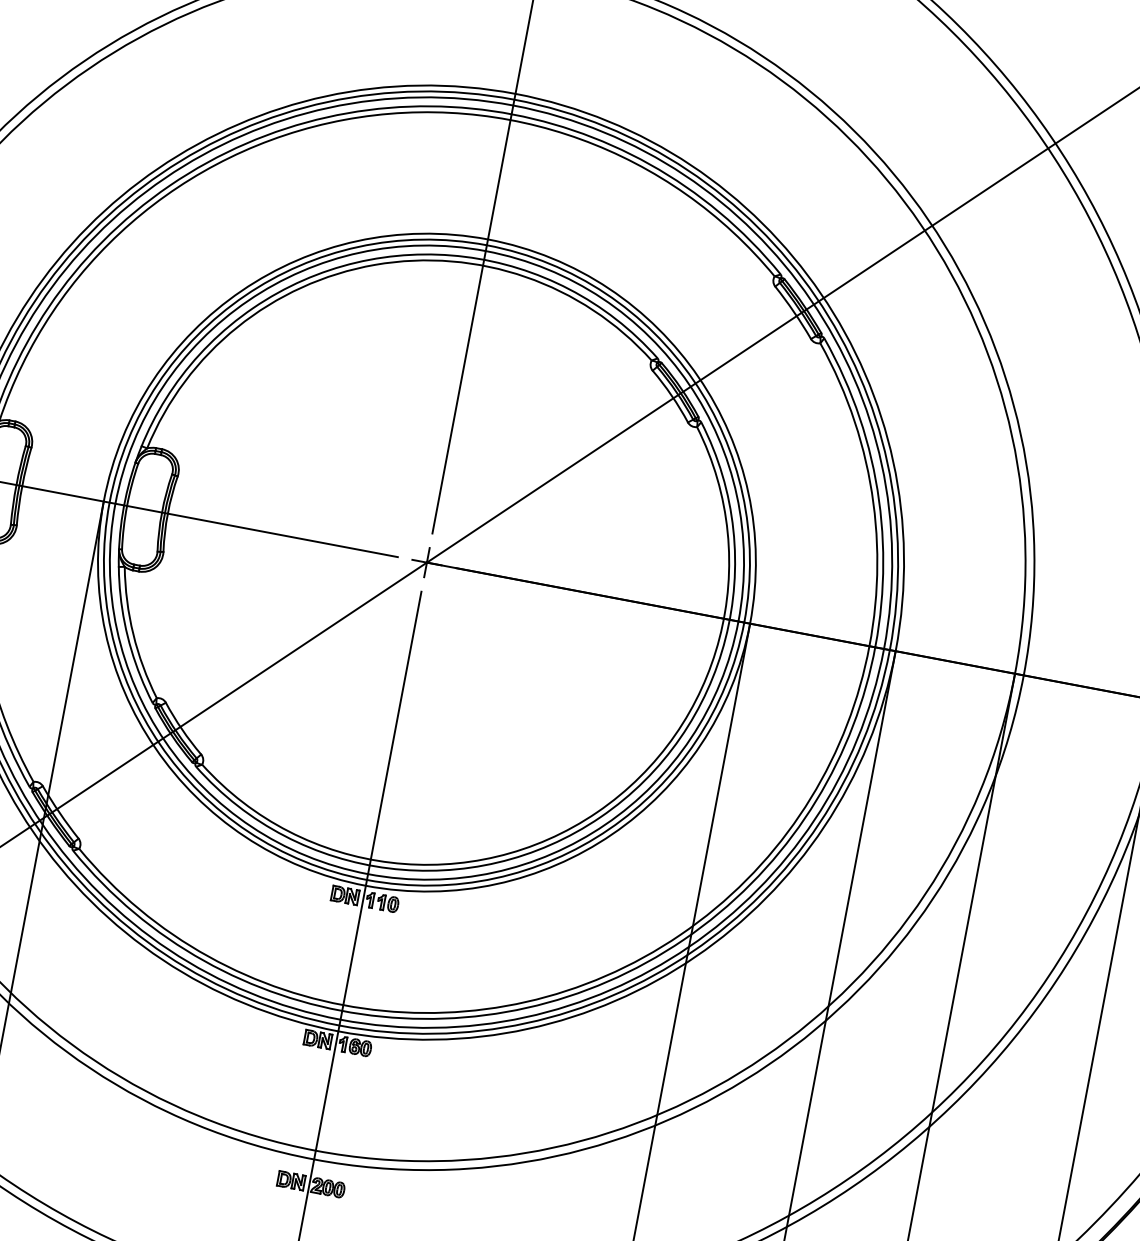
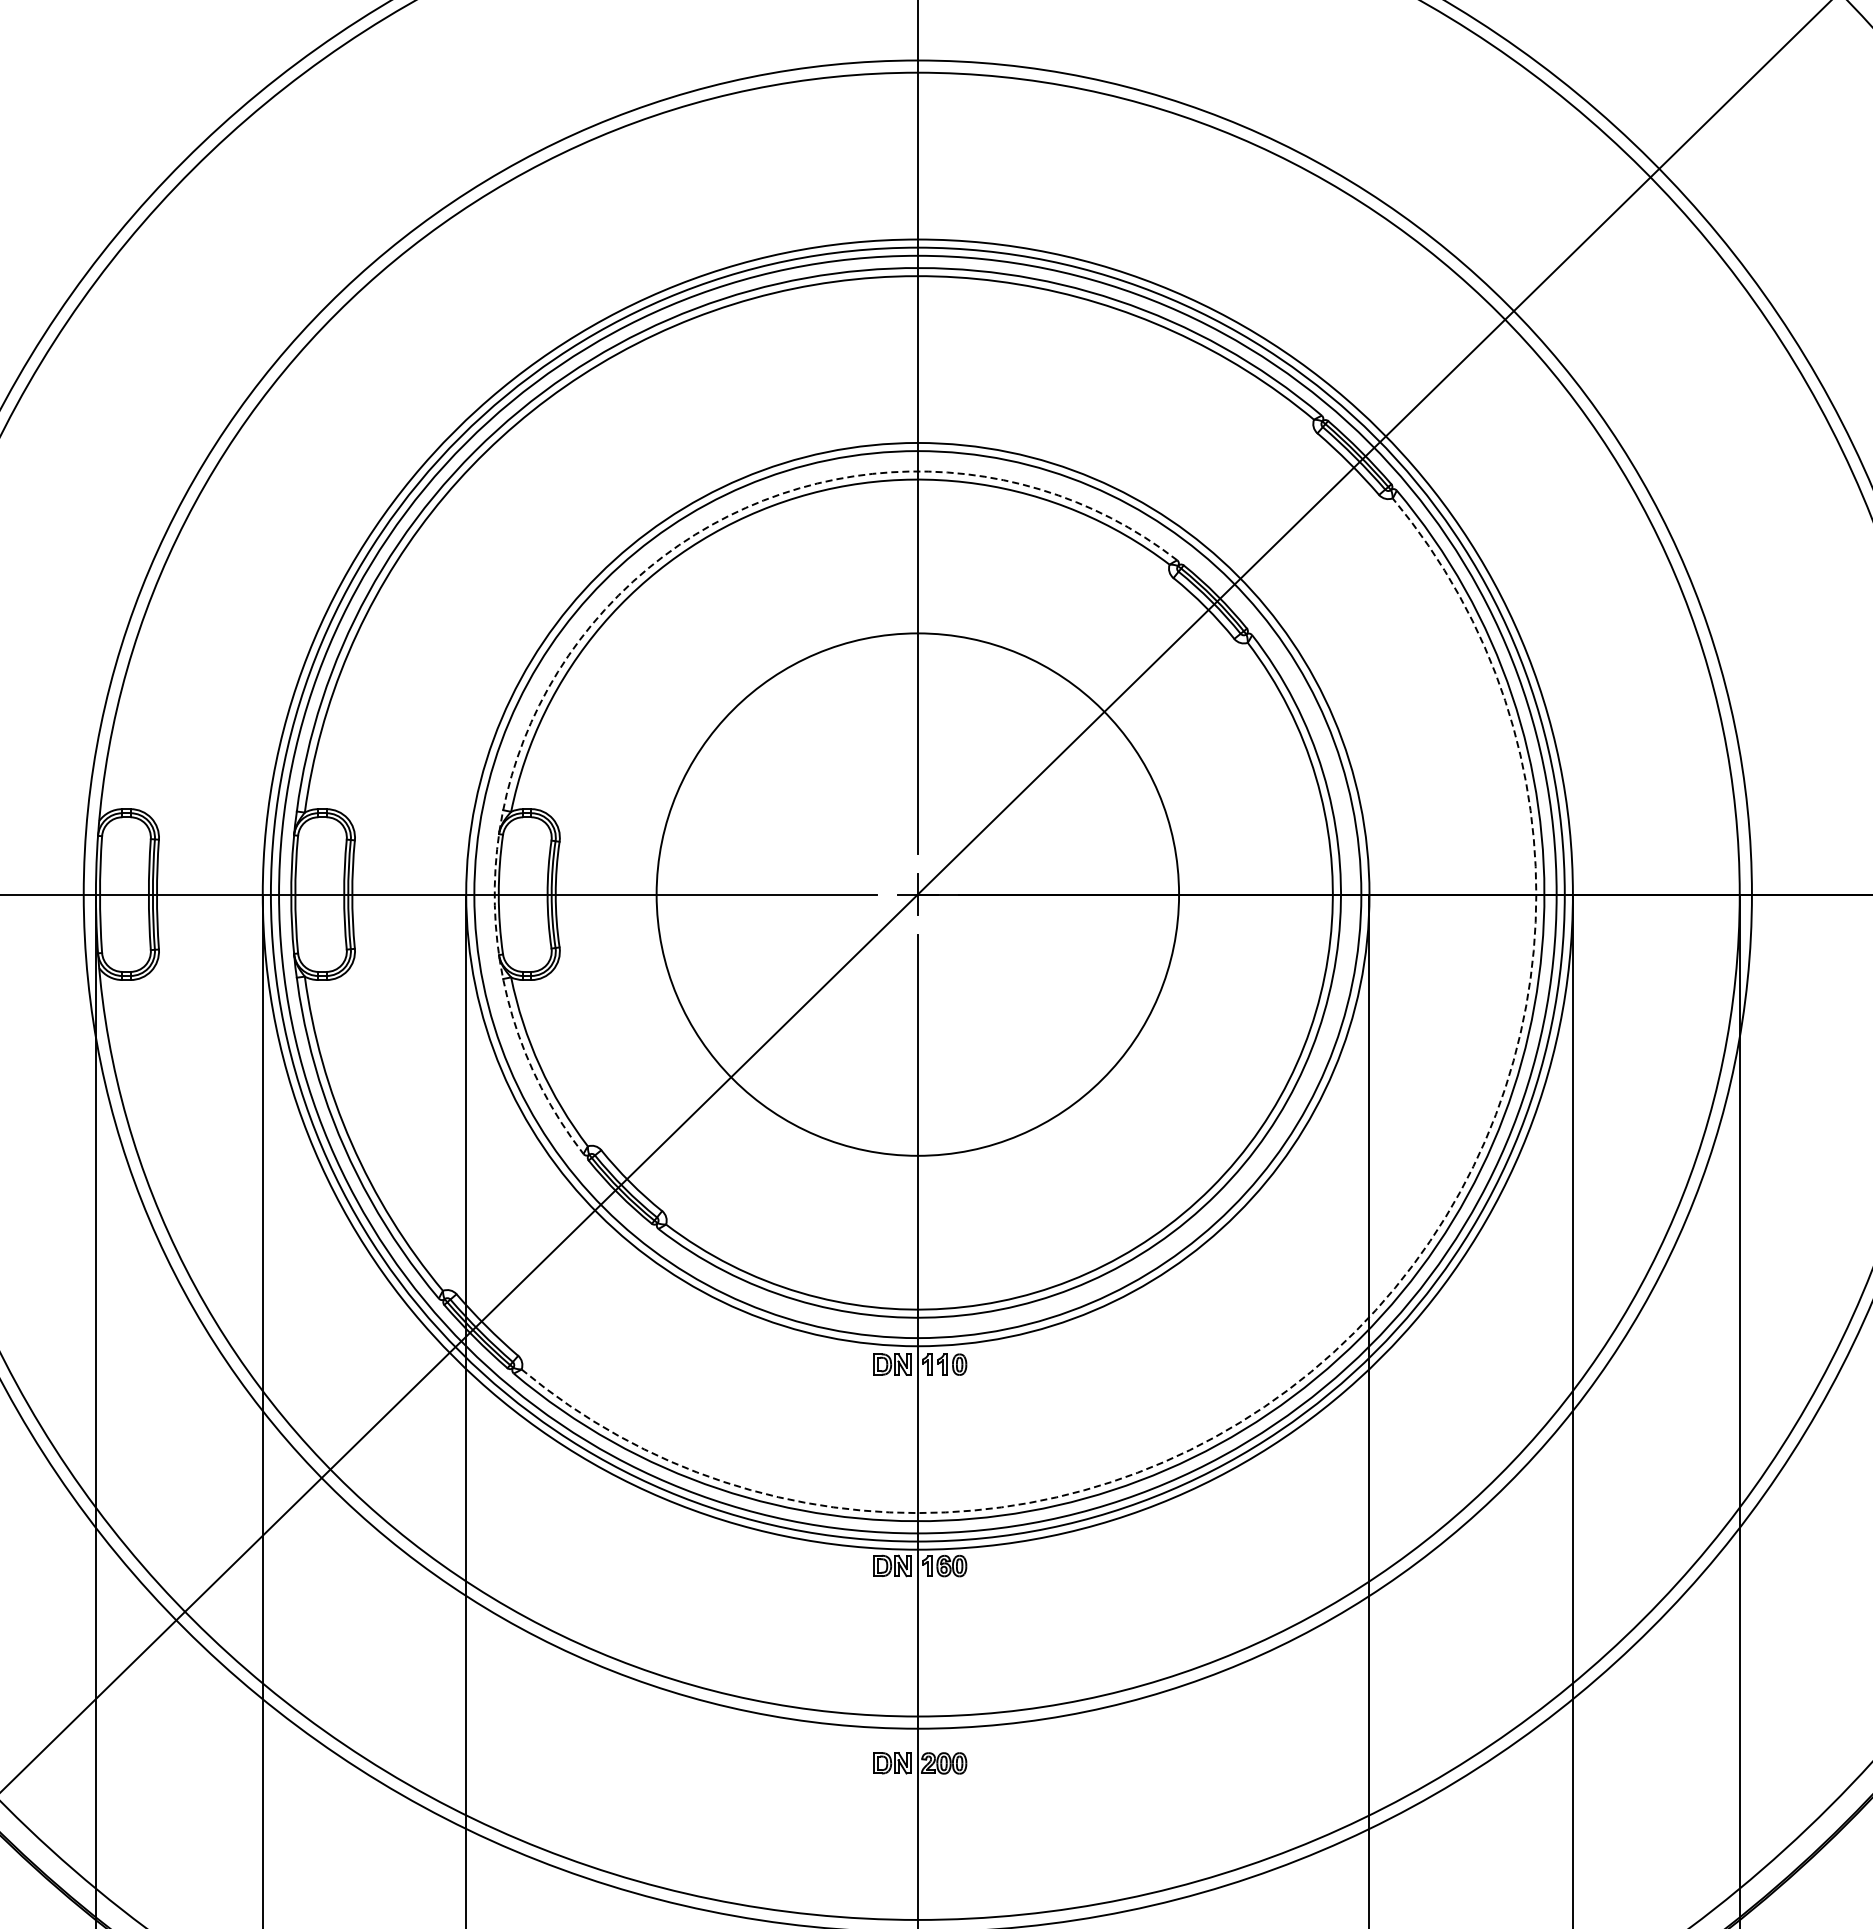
arc: (253, 308) -> (618, 595), solid -> dashed
circle: (426, 562) -> (917, 894), size x0.6
arc: (681, 934) -> (1355, 1331), solid -> dashed

